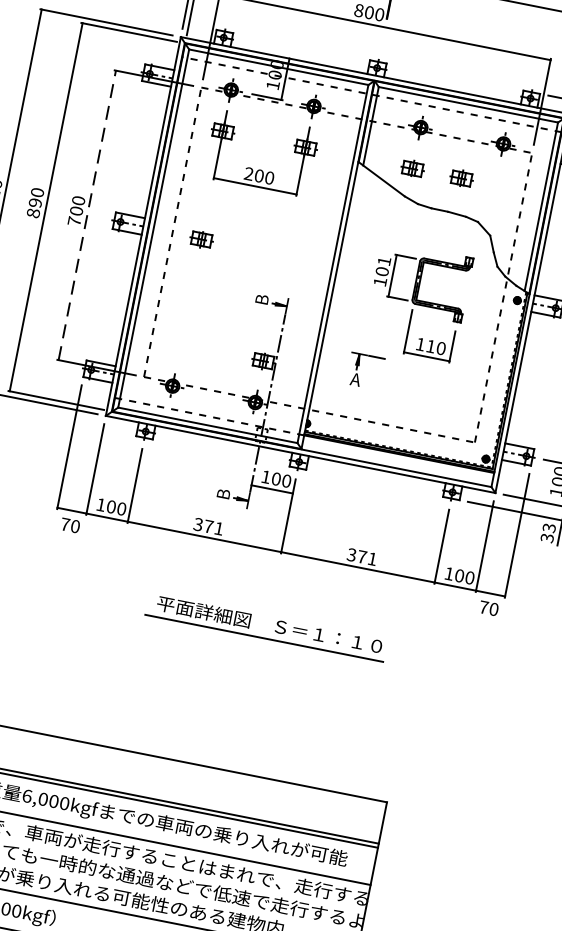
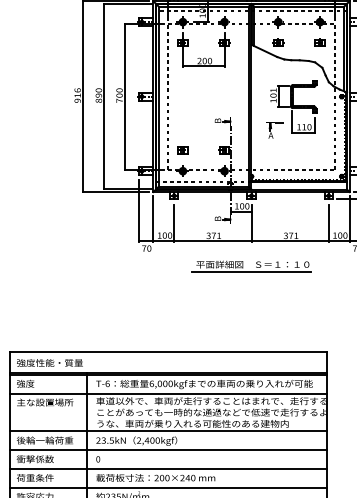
part: (460, 177) -> (319, 42), moved
line: (88, 215) -> (125, 96), dashed -> solid
part: (200, 239) -> (182, 150), moved
part: (364, 371) -> (274, 130), moved
part: (266, 628) -> (251, 266), moved

